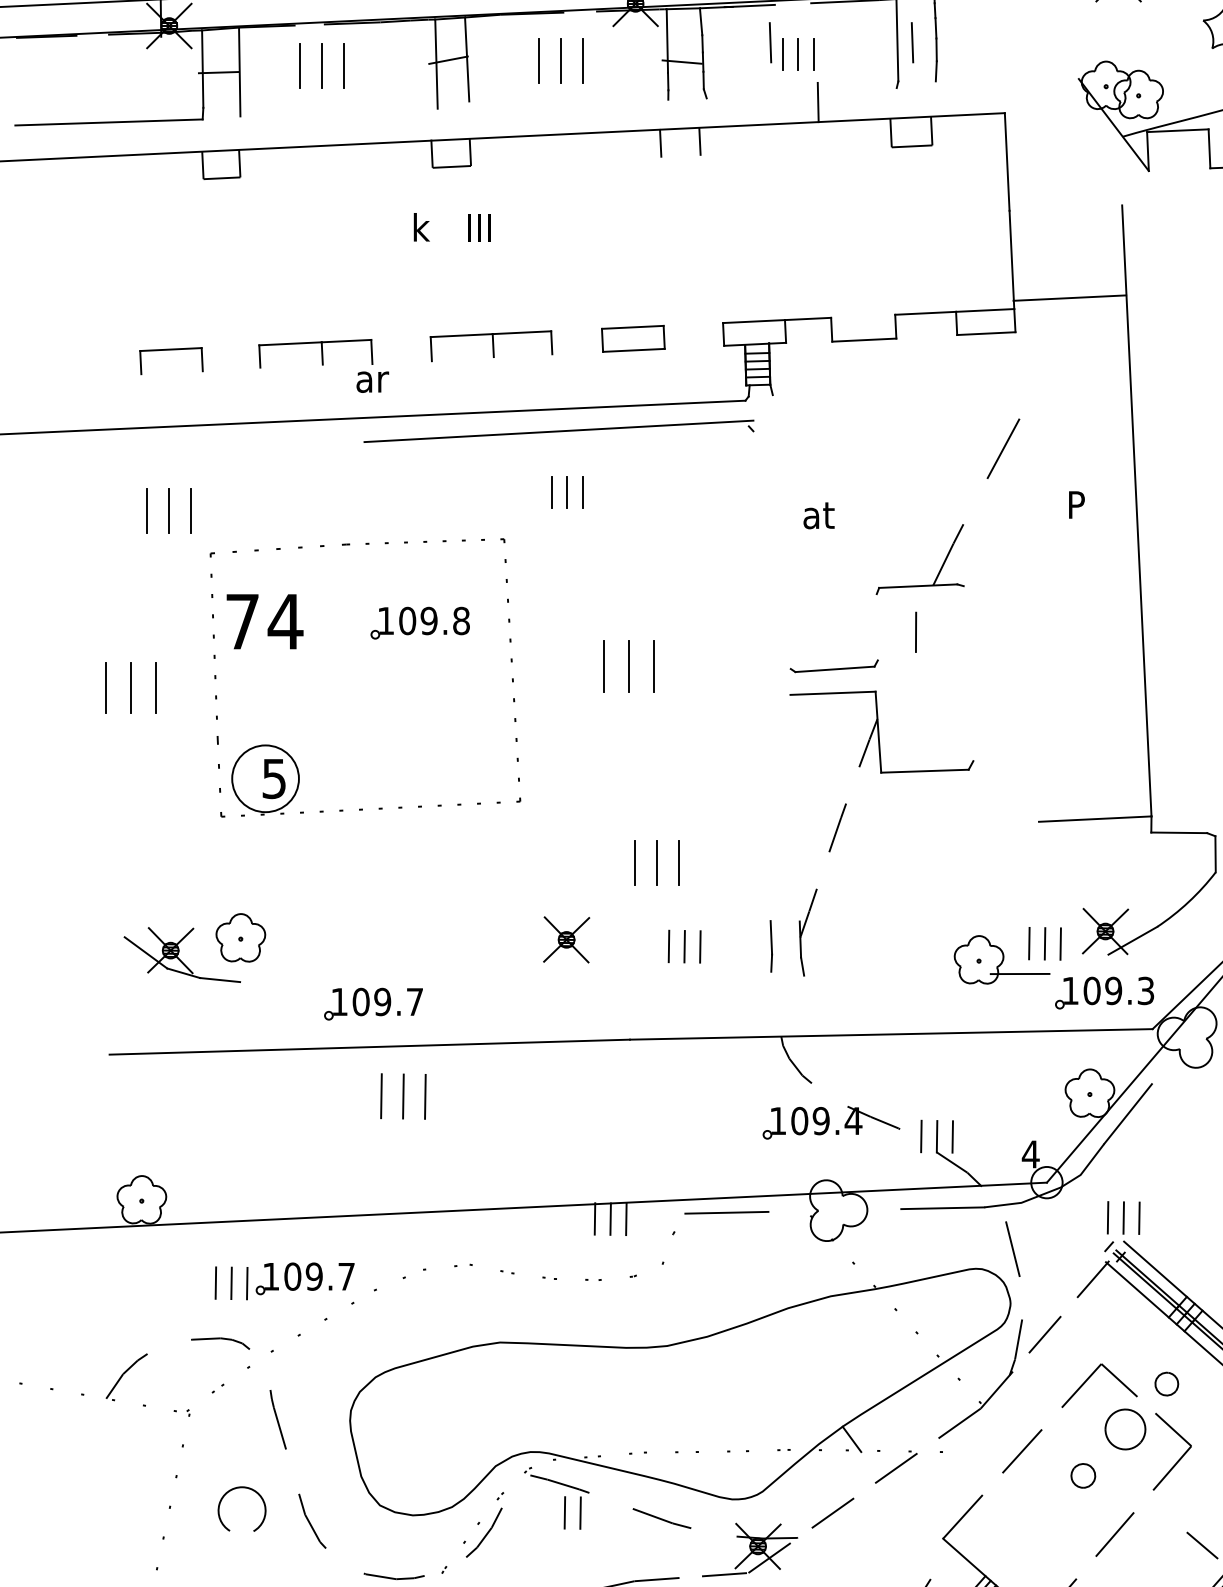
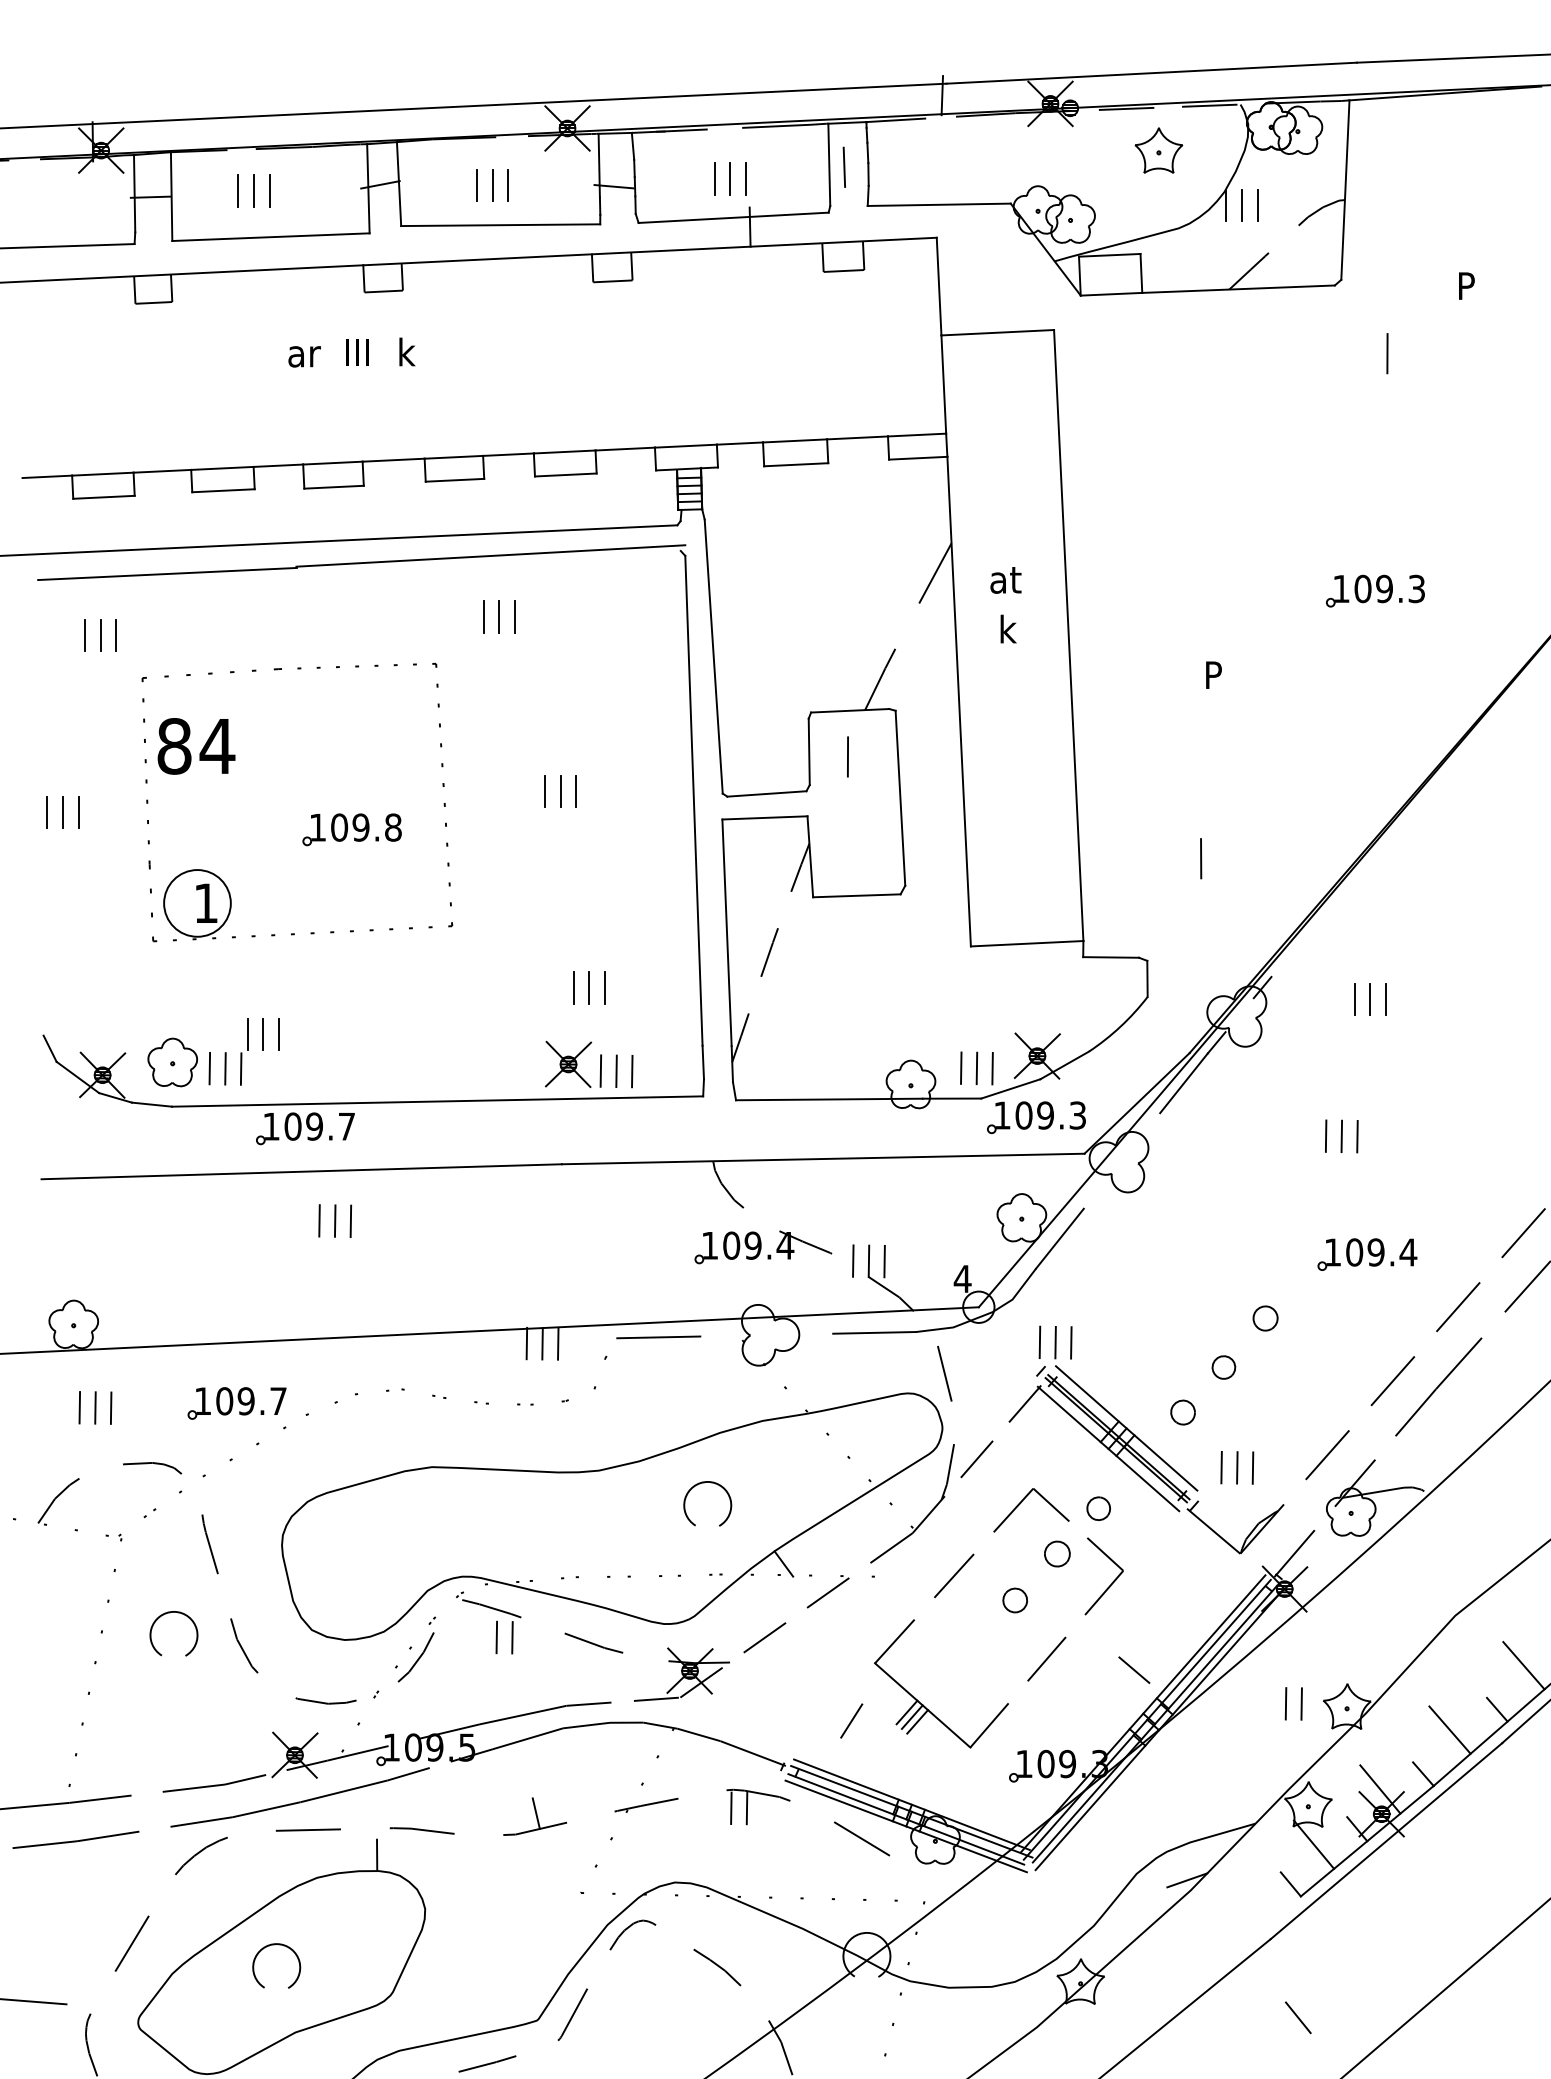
line: (769, 41) -> (701, 166), removed
part: (560, 60) -> (492, 185), size x0.71
part: (321, 65) -> (253, 190), size x0.71
line: (1006, 79) -> (938, 204), added
line: (801, 92) -> (733, 217), added
line: (568, 100) -> (500, 225), added
line: (338, 112) -> (270, 237), added
line: (680, 156) -> (612, 281), added
line: (1179, 168) -> (1111, 293), added
text: (424, 226) -> (356, 351), k -> III
text: (478, 226) -> (410, 351), III -> k
line: (1069, 297) -> (997, 332), moved
line: (863, 315) -> (795, 440), added
line: (692, 323) -> (624, 448), added
line: (576, 329) -> (508, 454), added
line: (400, 337) -> (332, 462), added
line: (230, 345) -> (162, 470), added
line: (115, 351) -> (47, 476), added
line: (522, 354) -> (454, 479), added
line: (401, 361) -> (333, 486), added
line: (291, 365) -> (223, 490), added
line: (171, 371) -> (103, 496), added
text: (372, 381) -> (304, 356), moved
line: (235, 448) -> (167, 573), added
text: (1076, 503) -> (1008, 628), P -> k
part: (168, 510) -> (100, 635), size x0.71
text: (818, 515) -> (1005, 580), moved
line: (781, 531) -> (713, 656), added
line: (1026, 576) -> (958, 701), added
text: (242, 621) -> (174, 746), 74 -> 84
part: (419, 622) -> (351, 829), moved
line: (876, 626) -> (808, 751), added
part: (628, 666) -> (560, 791), size x0.62
line: (968, 672) -> (900, 797), added
line: (761, 675) -> (693, 800), added
part: (130, 687) -> (62, 812), size x0.62
text: (273, 778) -> (205, 903), 5 -> 1
line: (794, 807) -> (726, 932), added
part: (657, 862) -> (589, 987), size x0.71
line: (117, 923) -> (49, 1048), added
part: (311, 926) -> (243, 1051), added
part: (566, 939) -> (568, 1064), moved
line: (1078, 963) -> (1010, 1088), added
line: (897, 974) -> (829, 1099), added
line: (505, 976) -> (437, 1101), added
part: (402, 1095) -> (334, 1220), size x0.71
part: (231, 1282) -> (95, 1407), moved
part: (772, 1358) -> (704, 1483), added
part: (1125, 1428) -> (1057, 1553), size x0.62

